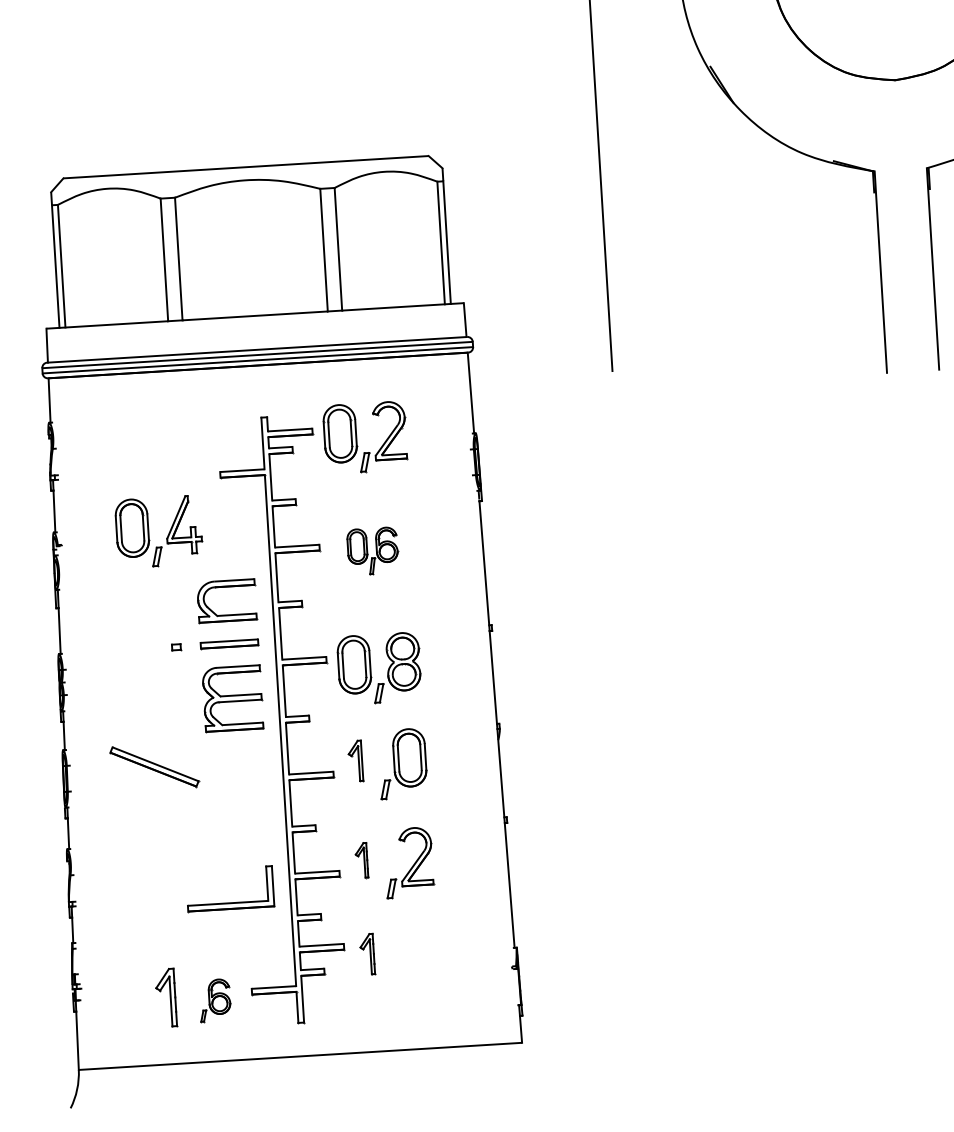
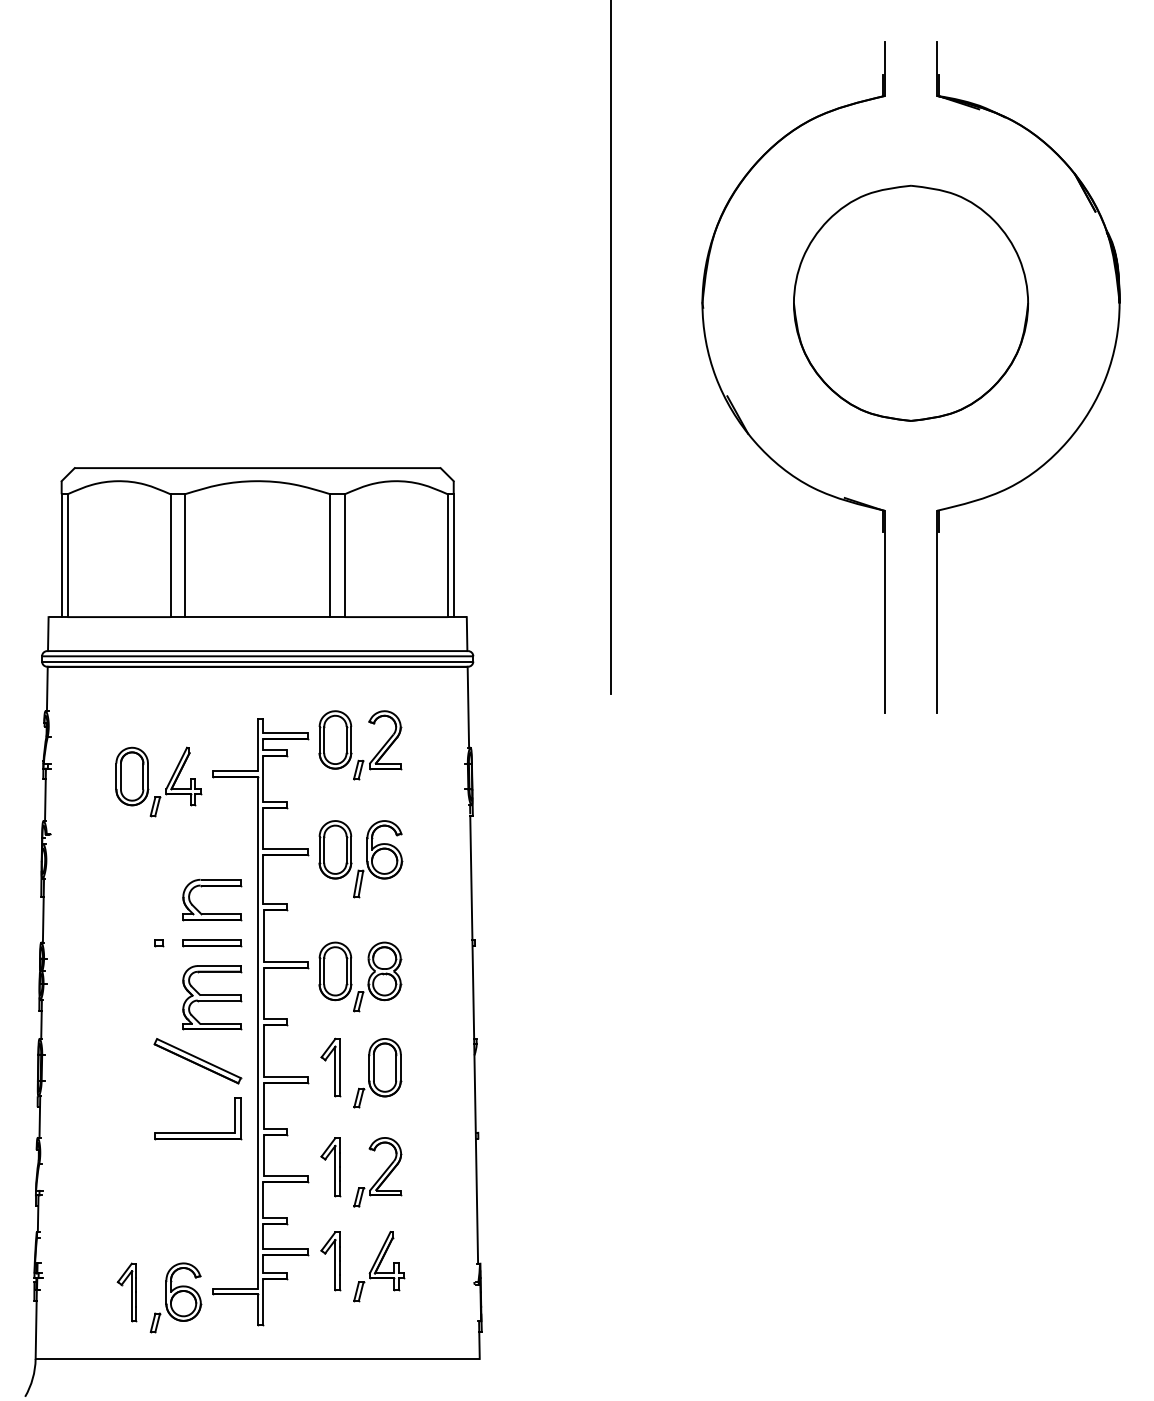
part: (167, 536) -> (166, 786), moved
part: (372, 551) -> (360, 859), size x1.67
part: (355, 761) -> (330, 1067), size x1.43
part: (154, 767) -> (197, 1061), moved
part: (361, 860) -> (330, 1167), size x1.67
part: (231, 902) -> (198, 1132), moved
part: (367, 954) -> (330, 1261), size x1.43
part: (416, 956) -> (379, 1266), added
part: (214, 1000) -> (175, 1297), size x1.67

